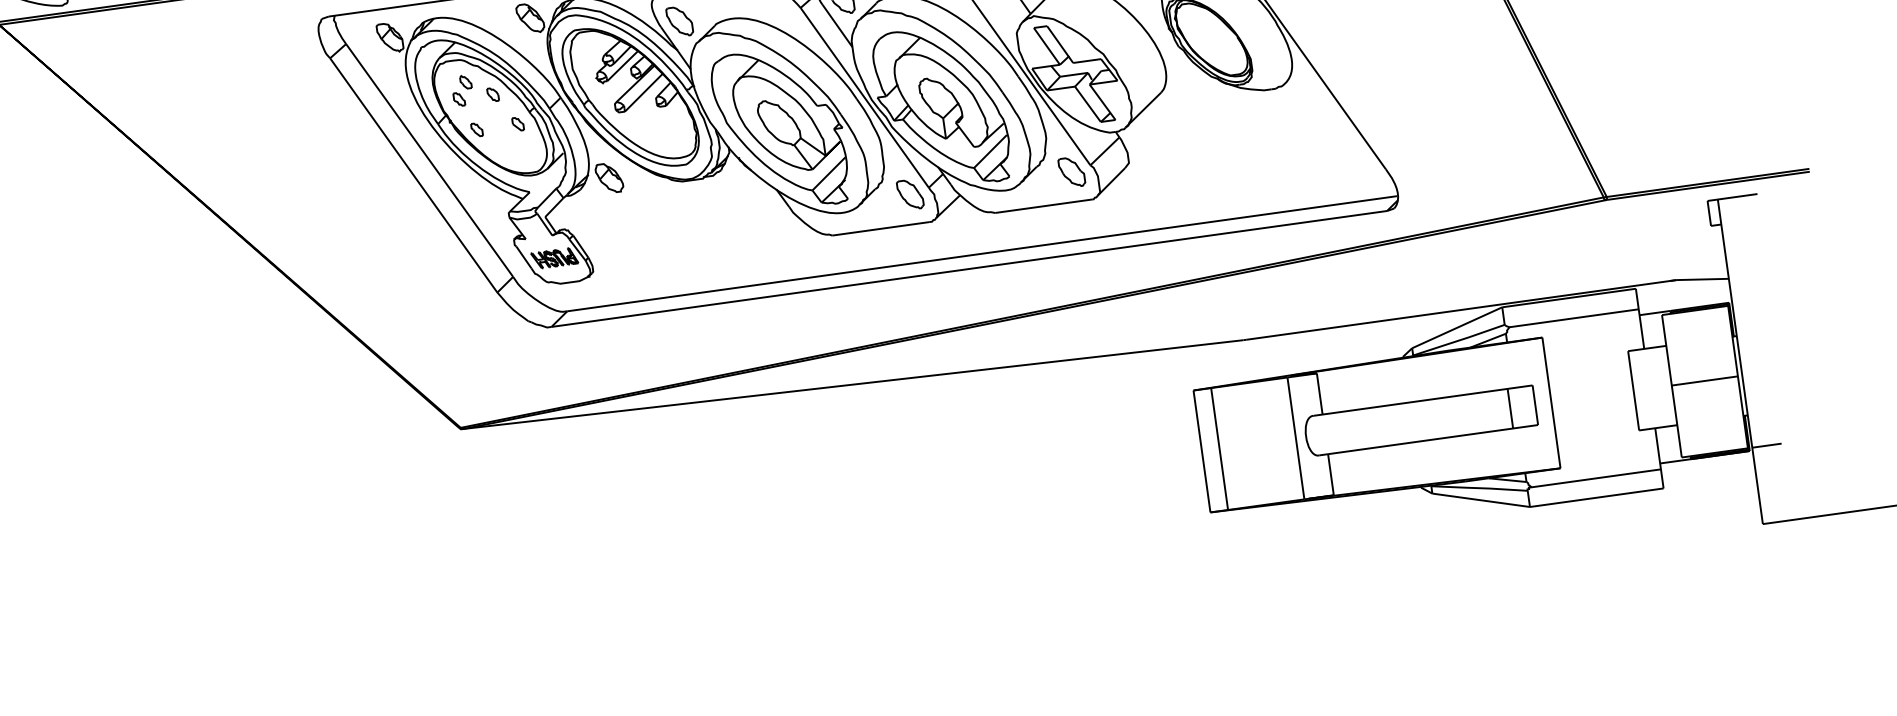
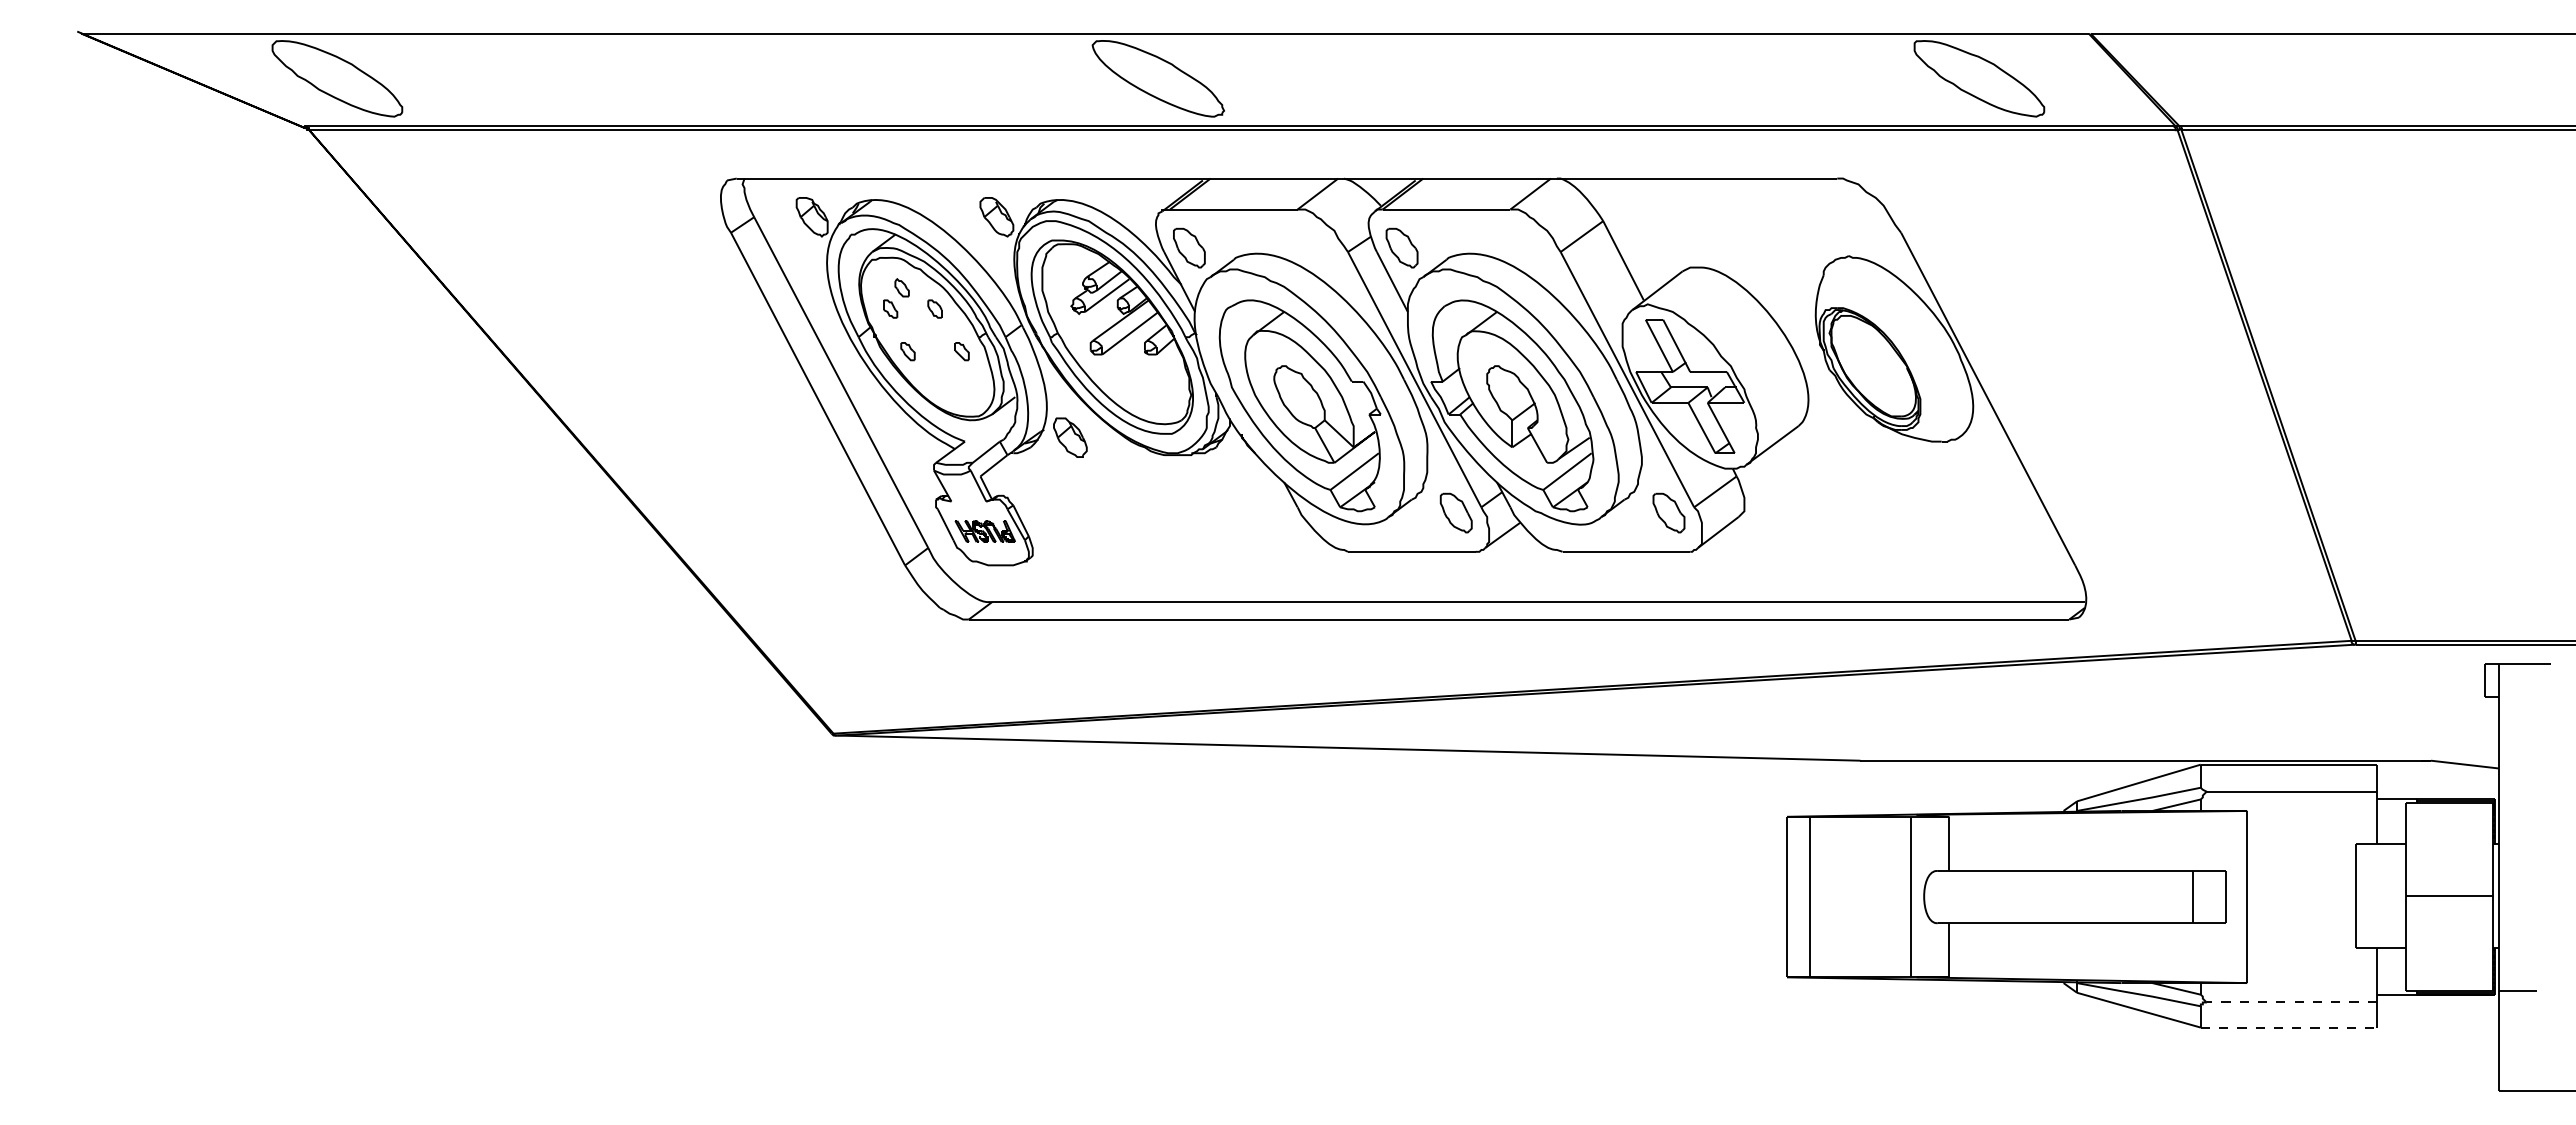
line: (1596, 478) -> (2291, 1002), solid -> dashed
line: (1596, 497) -> (2288, 1027), solid -> dashed

